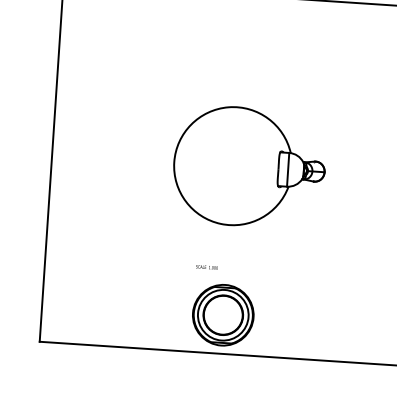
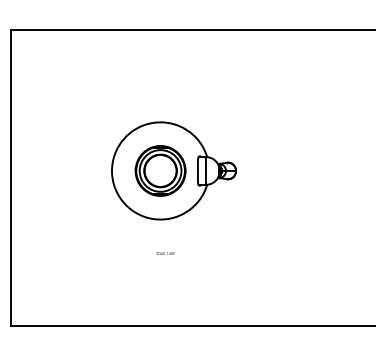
text: (206, 267) -> (165, 253), moved
part: (223, 314) -> (160, 170), moved

